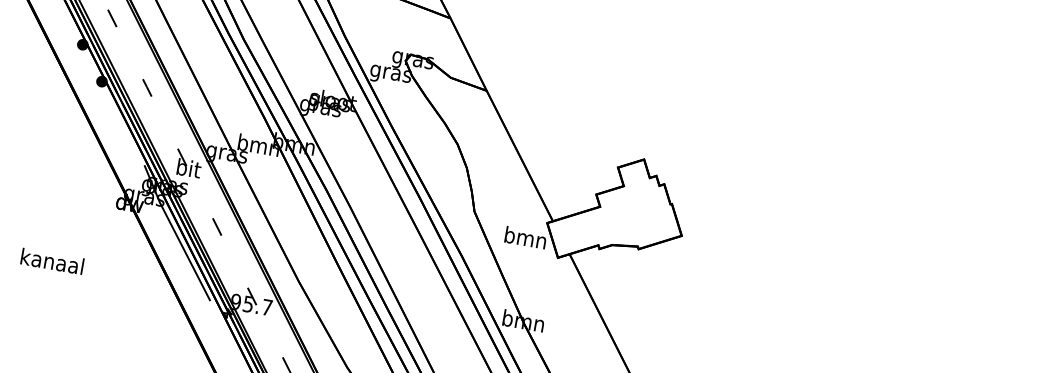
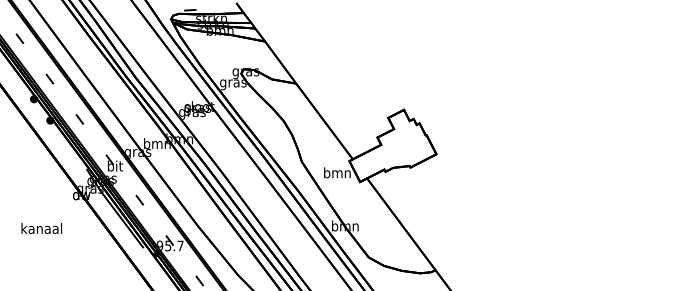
text: (51, 261) -> (41, 228), moved

